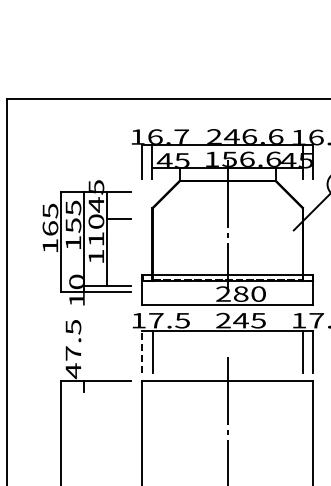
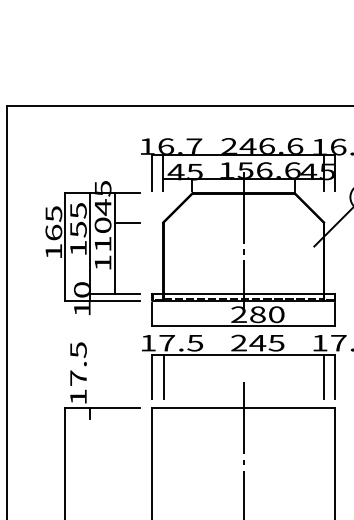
part: (86, 242) -> (92, 247), moved
line: (142, 352) -> (152, 377), dashed -> solid
text: (73, 371) -> (78, 397), 47.5 -> 17.5

